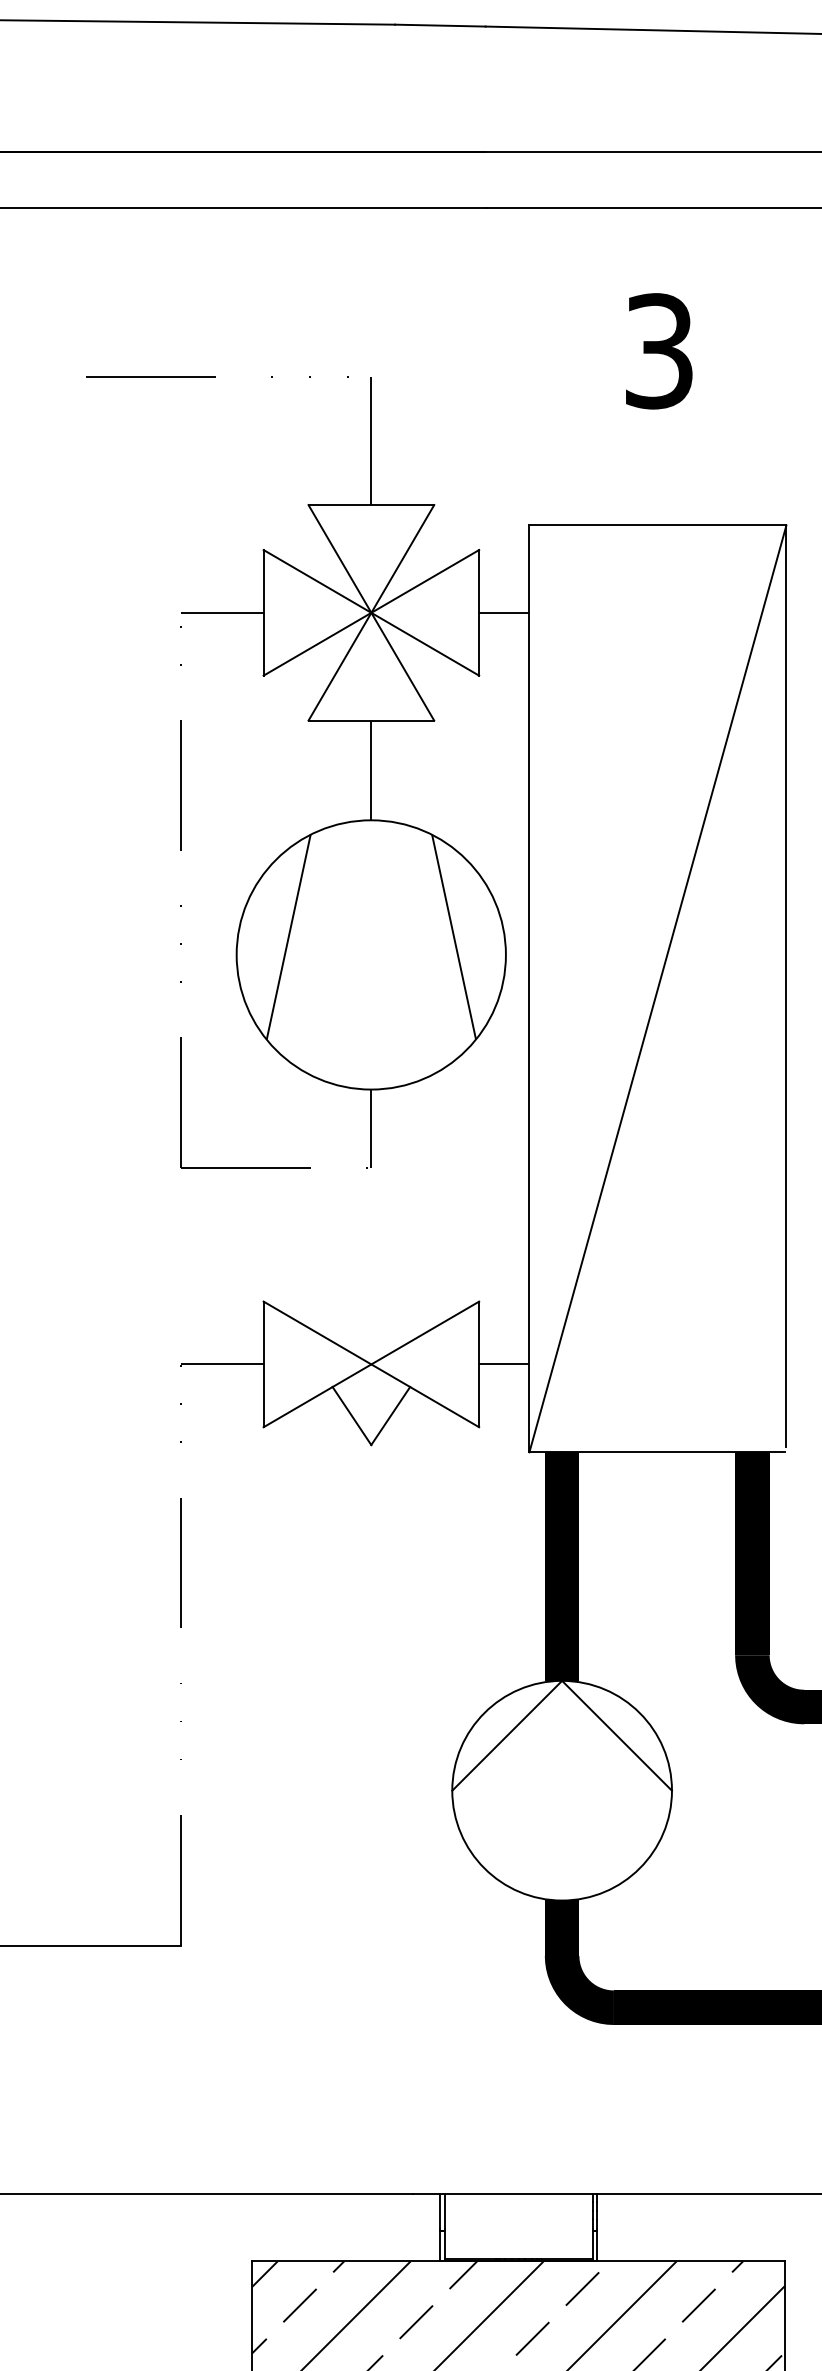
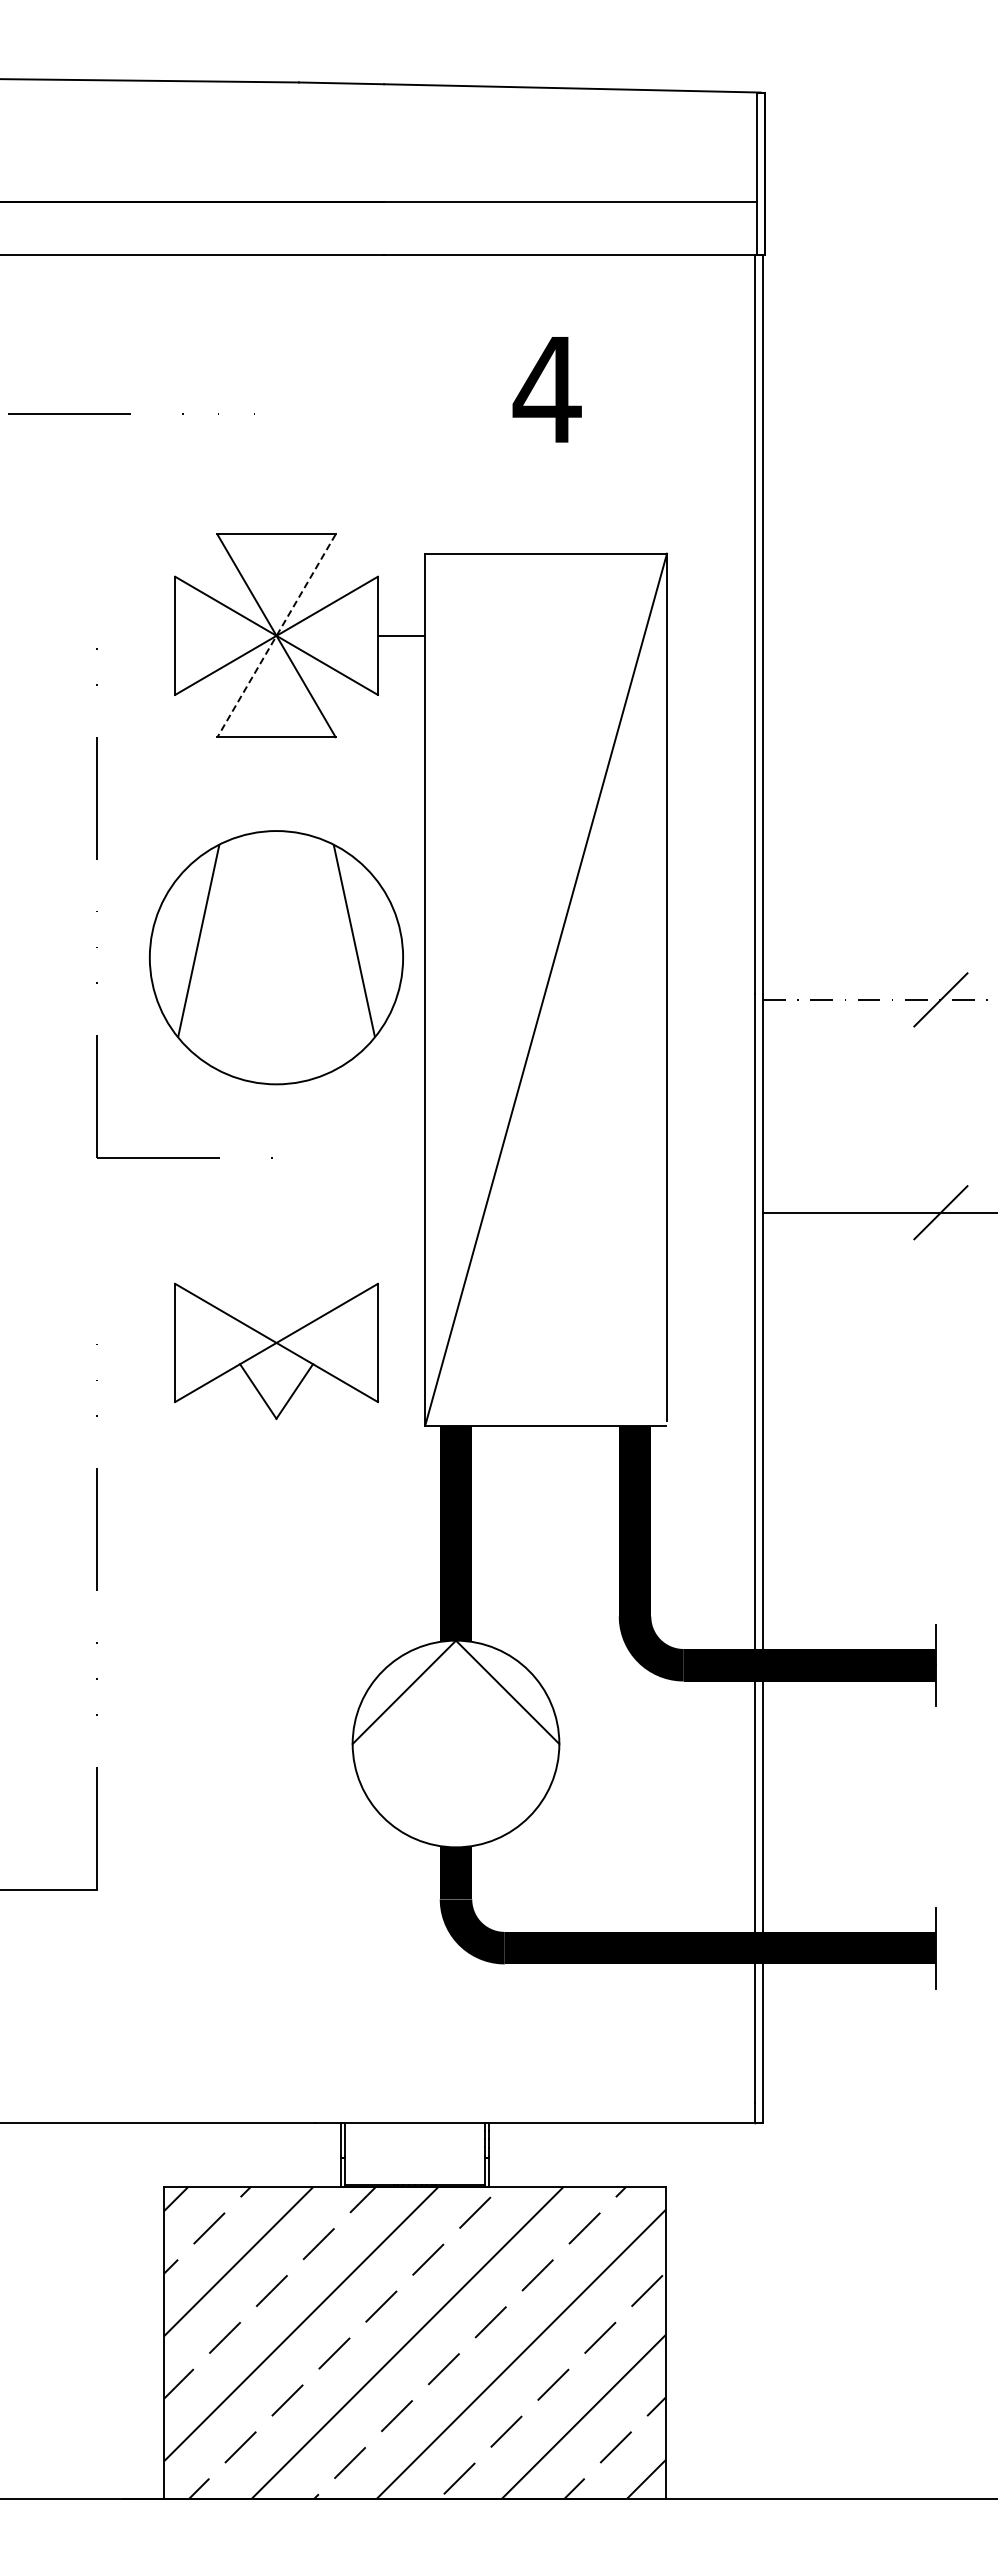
text: (658, 351) -> (546, 389), 3 -> 4
line: (371, 440) -> (276, 473), removed
line: (222, 612) -> (136, 635), removed
line: (371, 613) -> (276, 636), solid -> dashed
line: (371, 770) -> (276, 784), removed
line: (371, 1129) -> (276, 1121), removed
line: (222, 1363) -> (136, 1342), removed
line: (504, 1363) -> (401, 1342), removed

